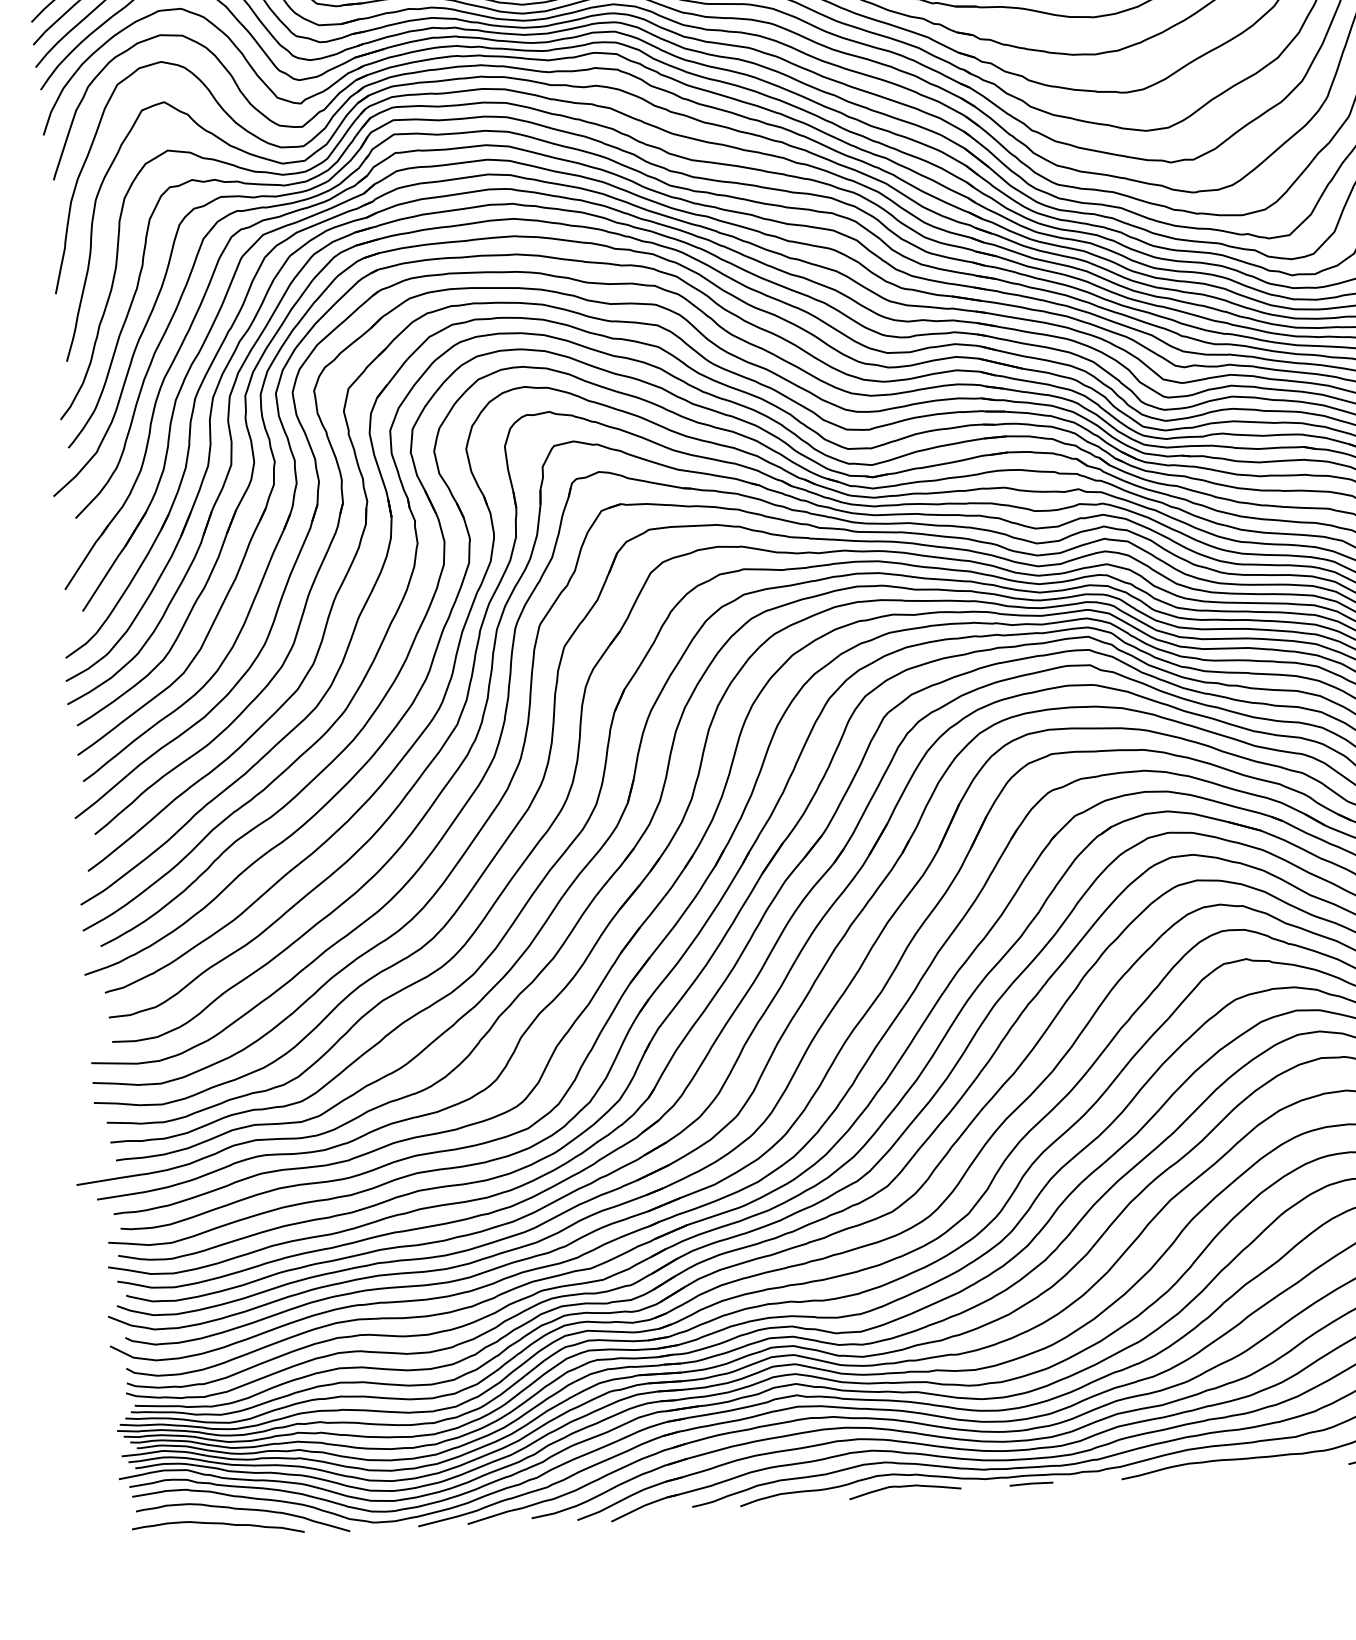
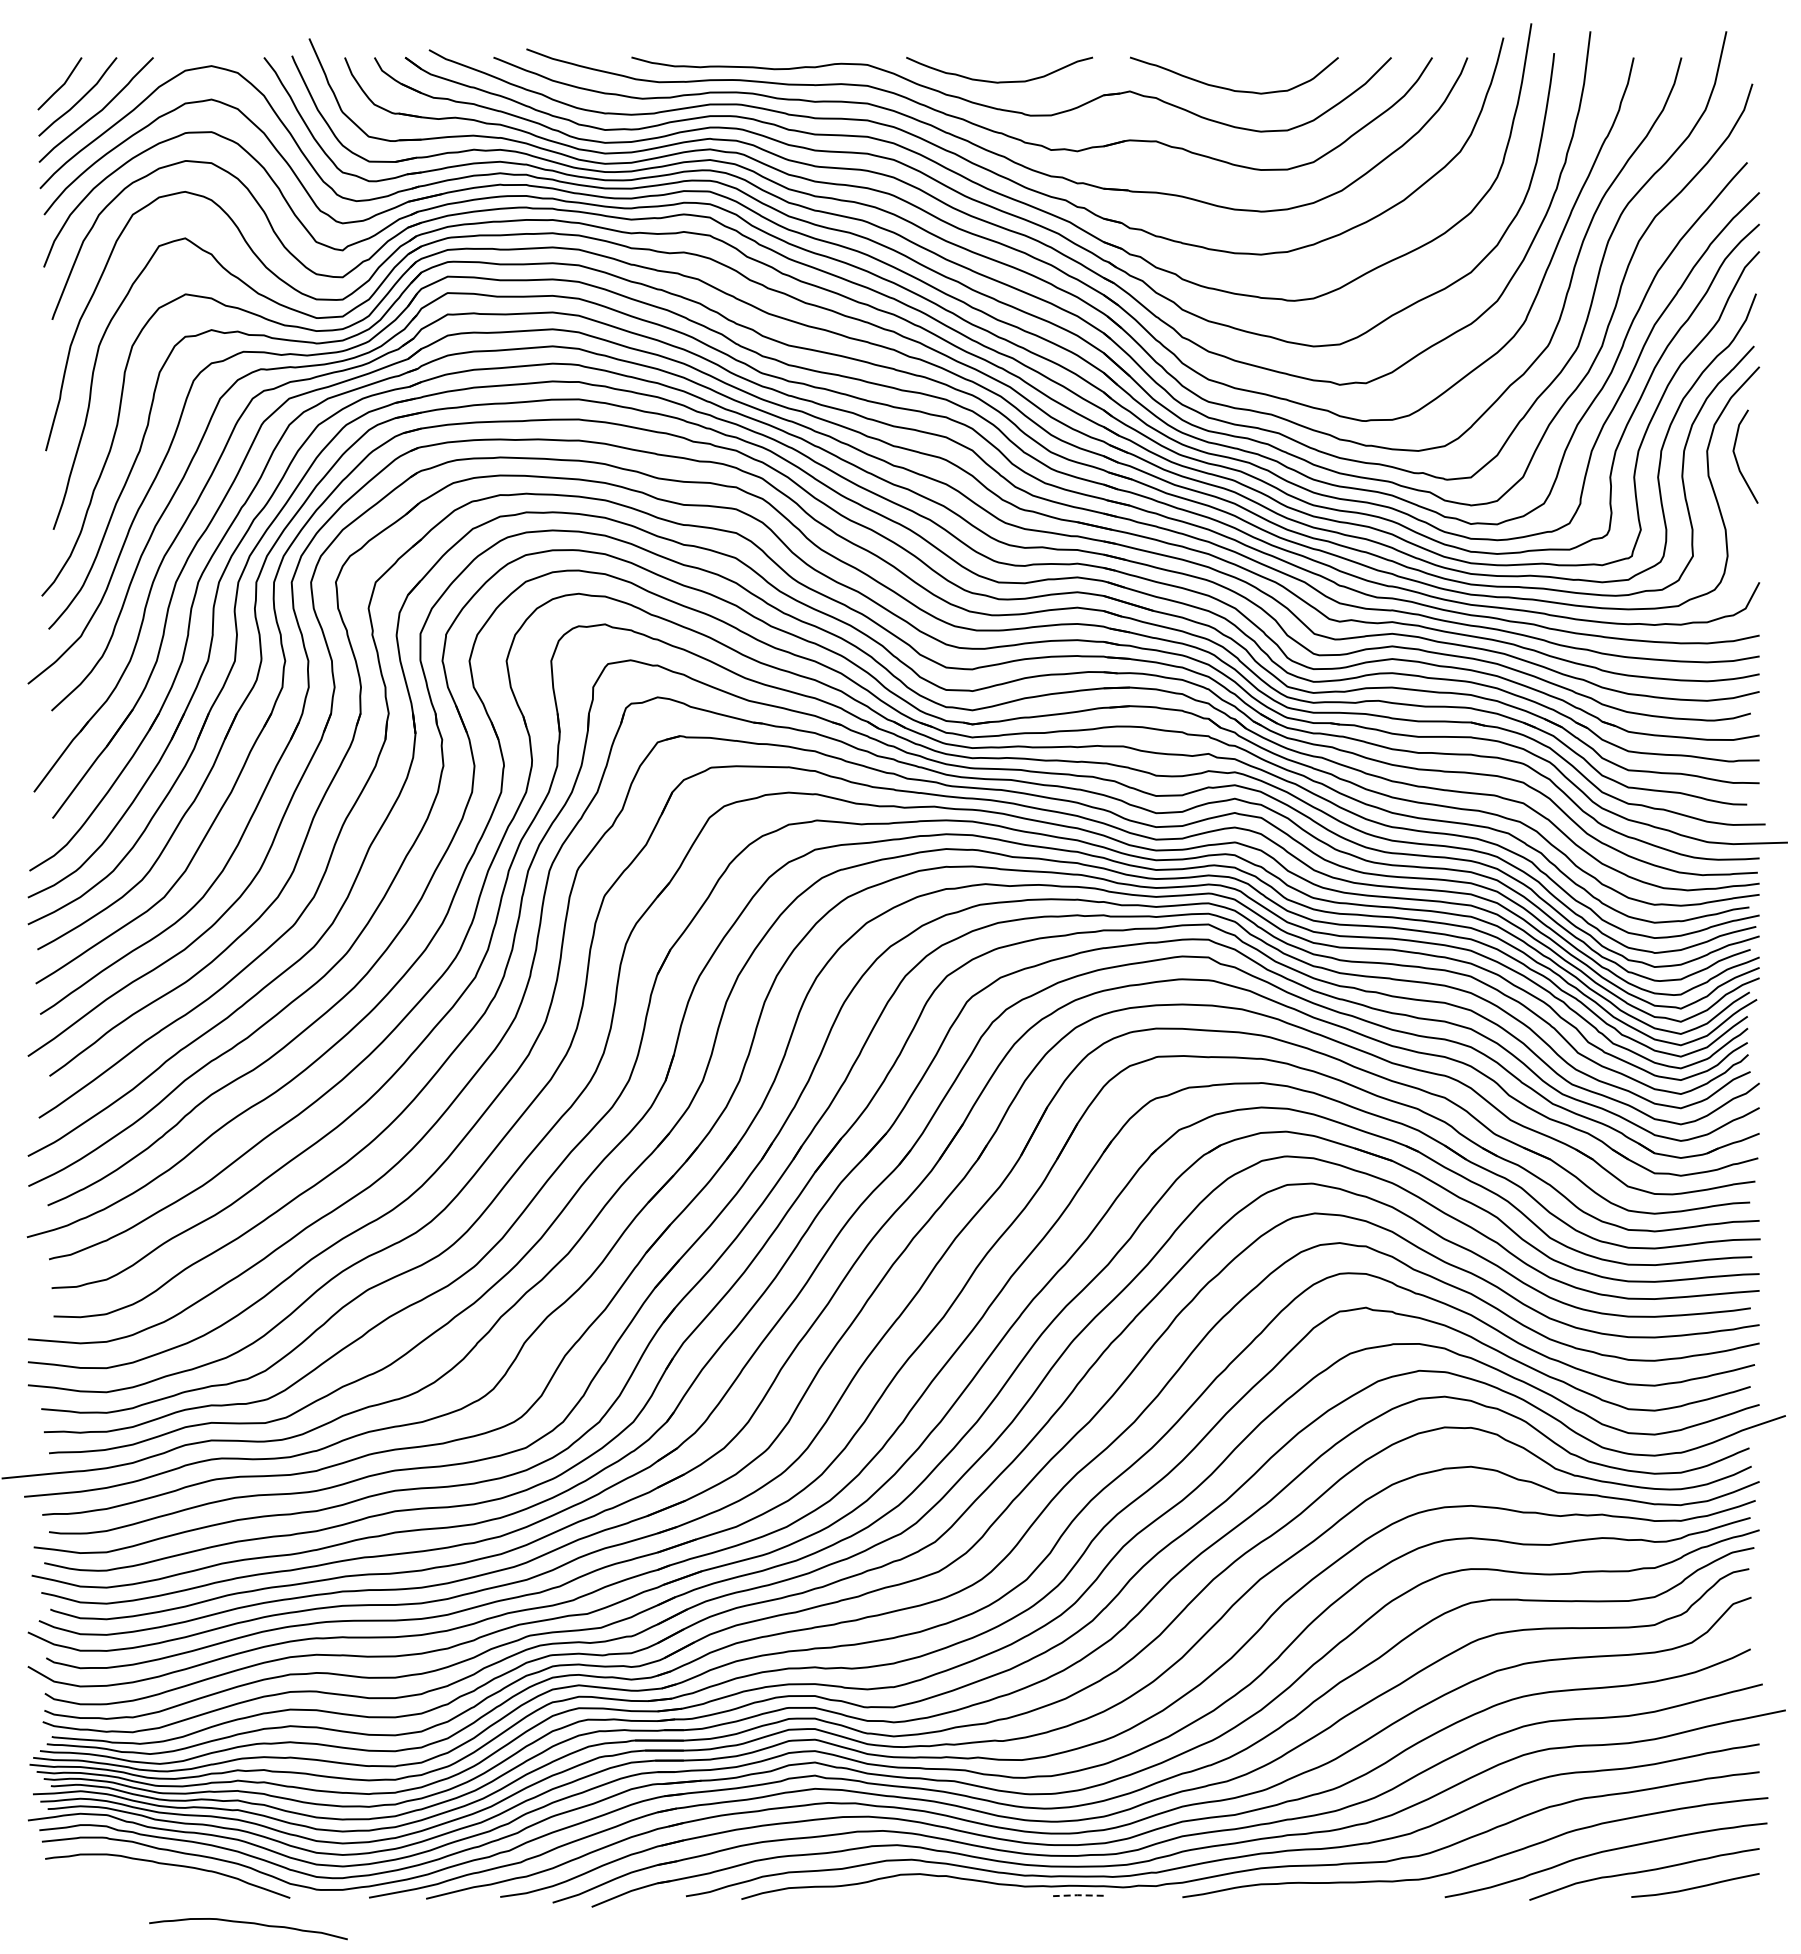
line: (1030, 1483) -> (1077, 1895), solid -> dashed
curve: (905, 1487) -> (932, 1889), removed
curve: (217, 1523) -> (248, 1923), moved

